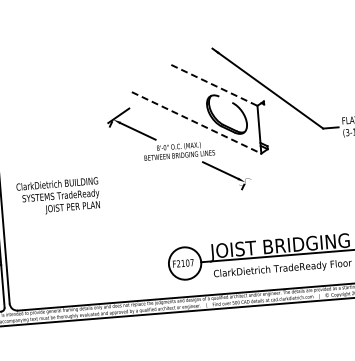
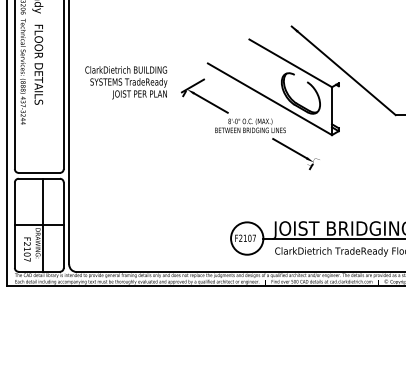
line: (214, 85) -> (290, 63), dashed -> solid
line: (196, 123) -> (269, 99), dashed -> solid
text: (58, 196) -> (126, 82), moved

